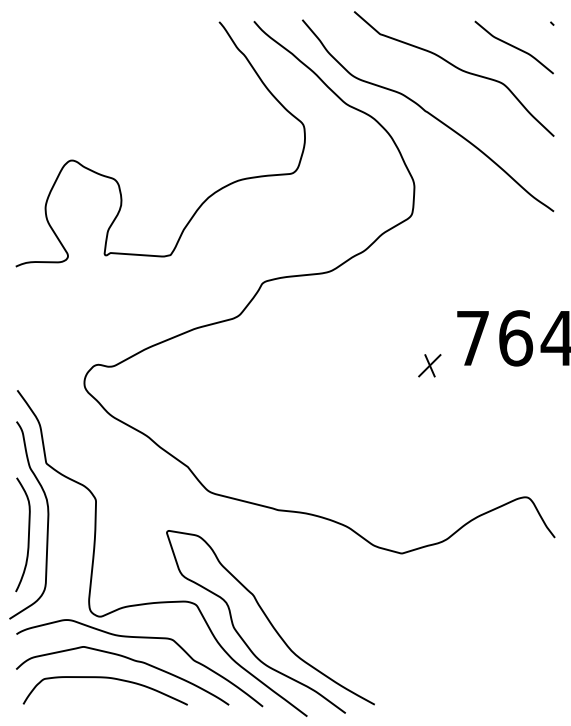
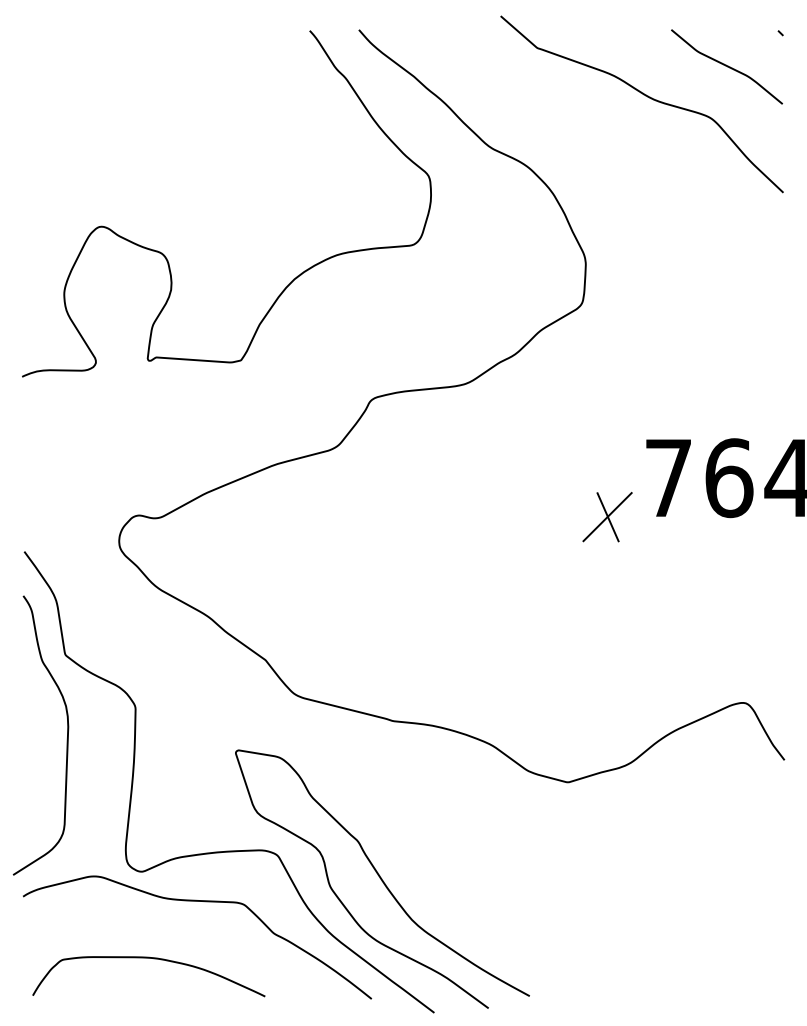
curve: (429, 114) -> (606, 161), removed
part: (429, 365) -> (607, 516), size x1.6
curve: (28, 534) -> (39, 755), removed
curve: (127, 658) -> (180, 931), removed

